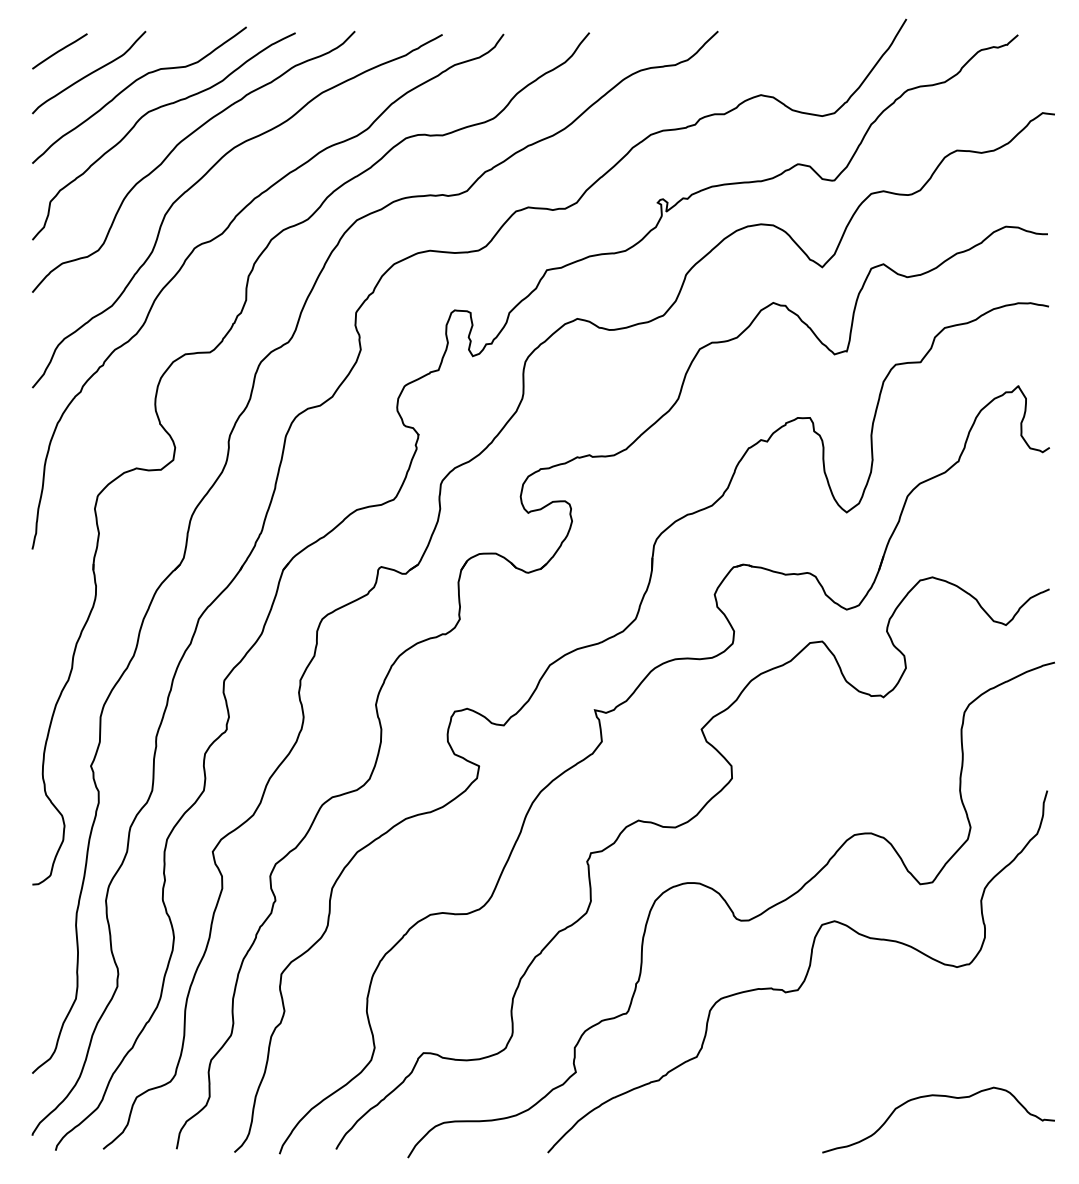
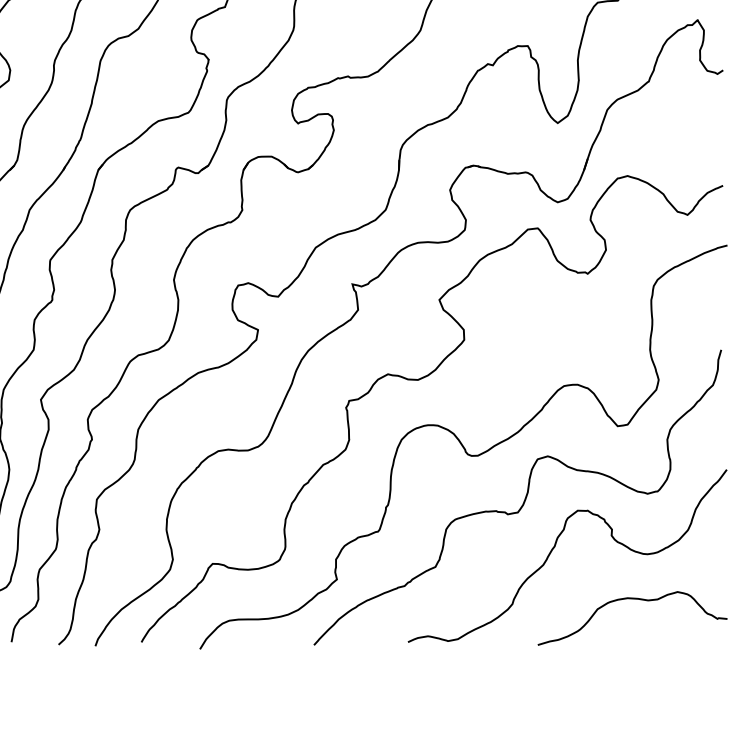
curve: (842, 1034) -> (554, 548), added

